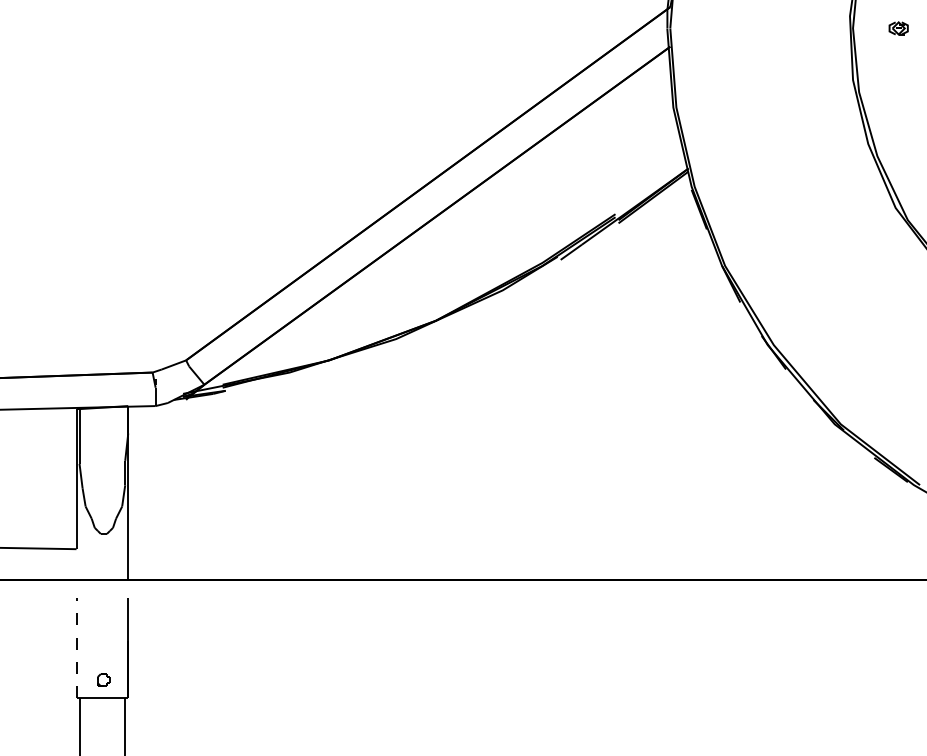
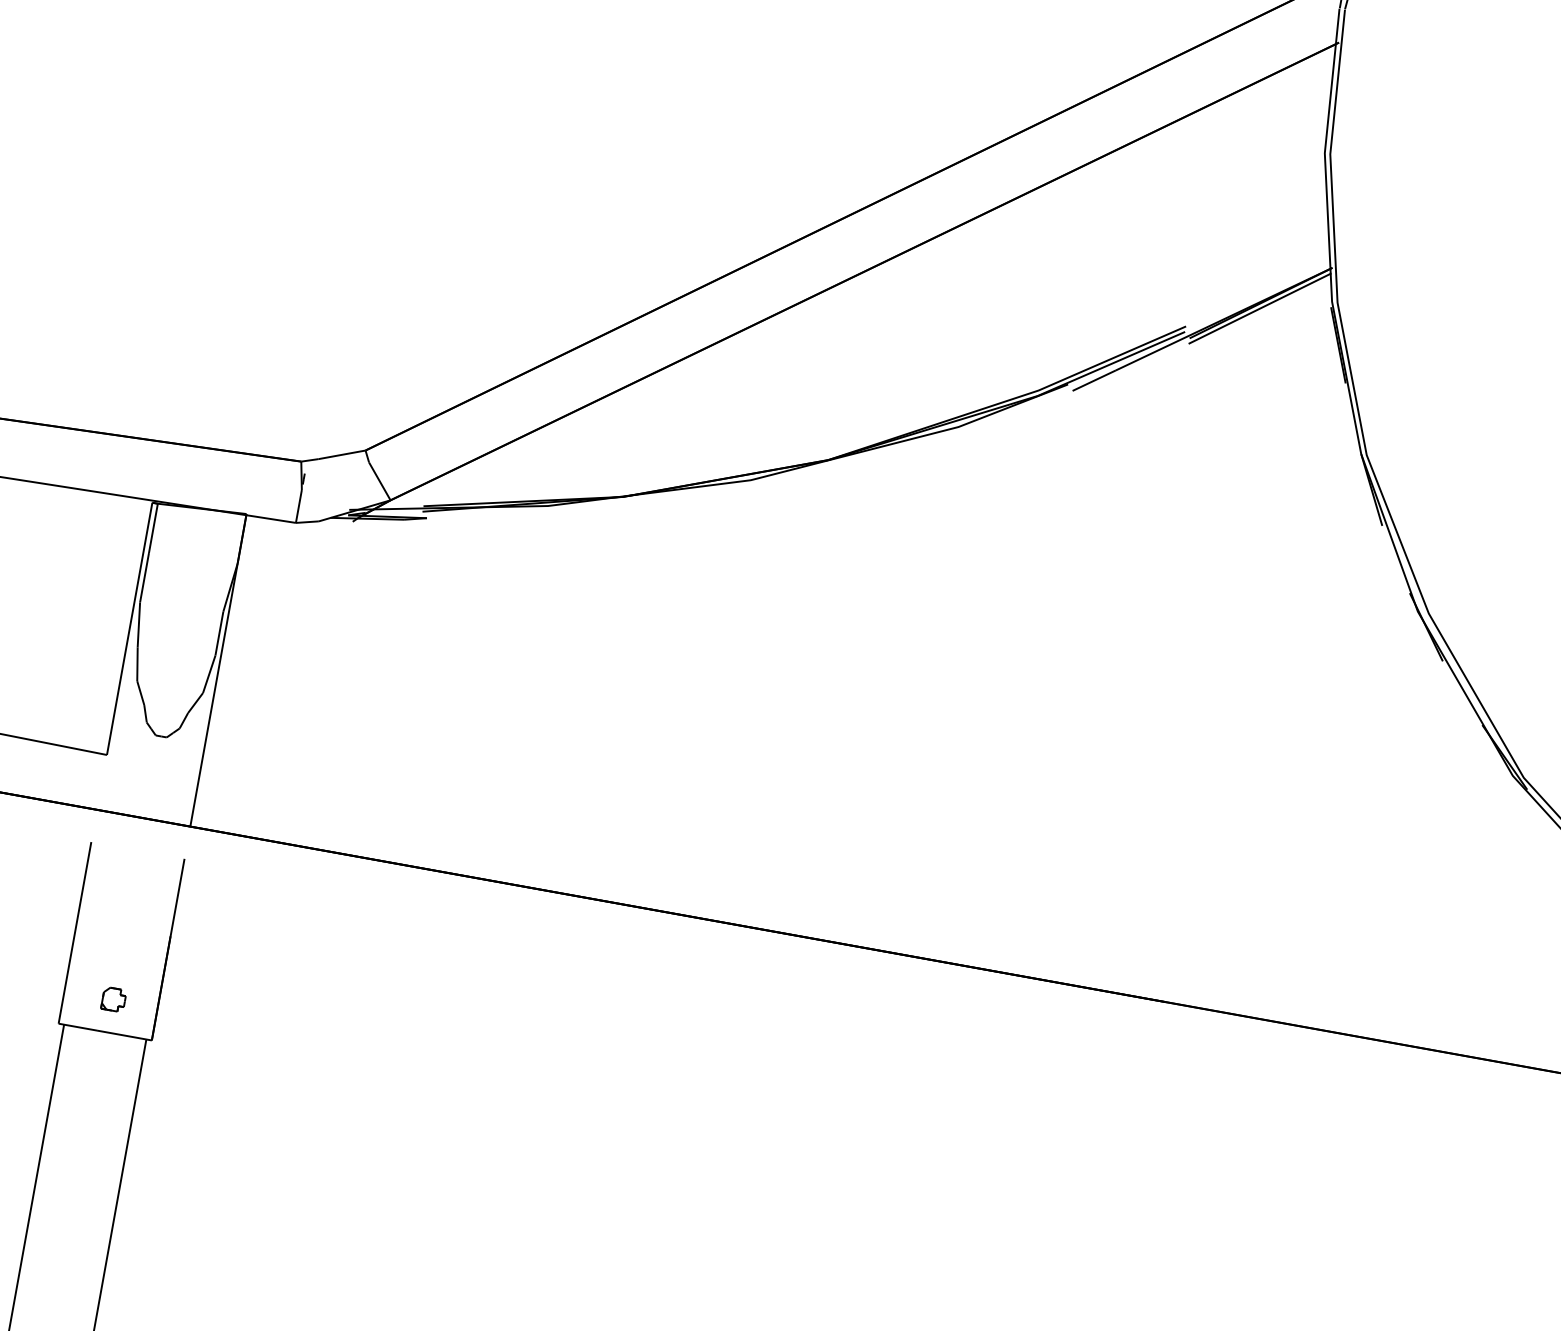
line: (76, 647) -> (75, 932), dashed -> solid

